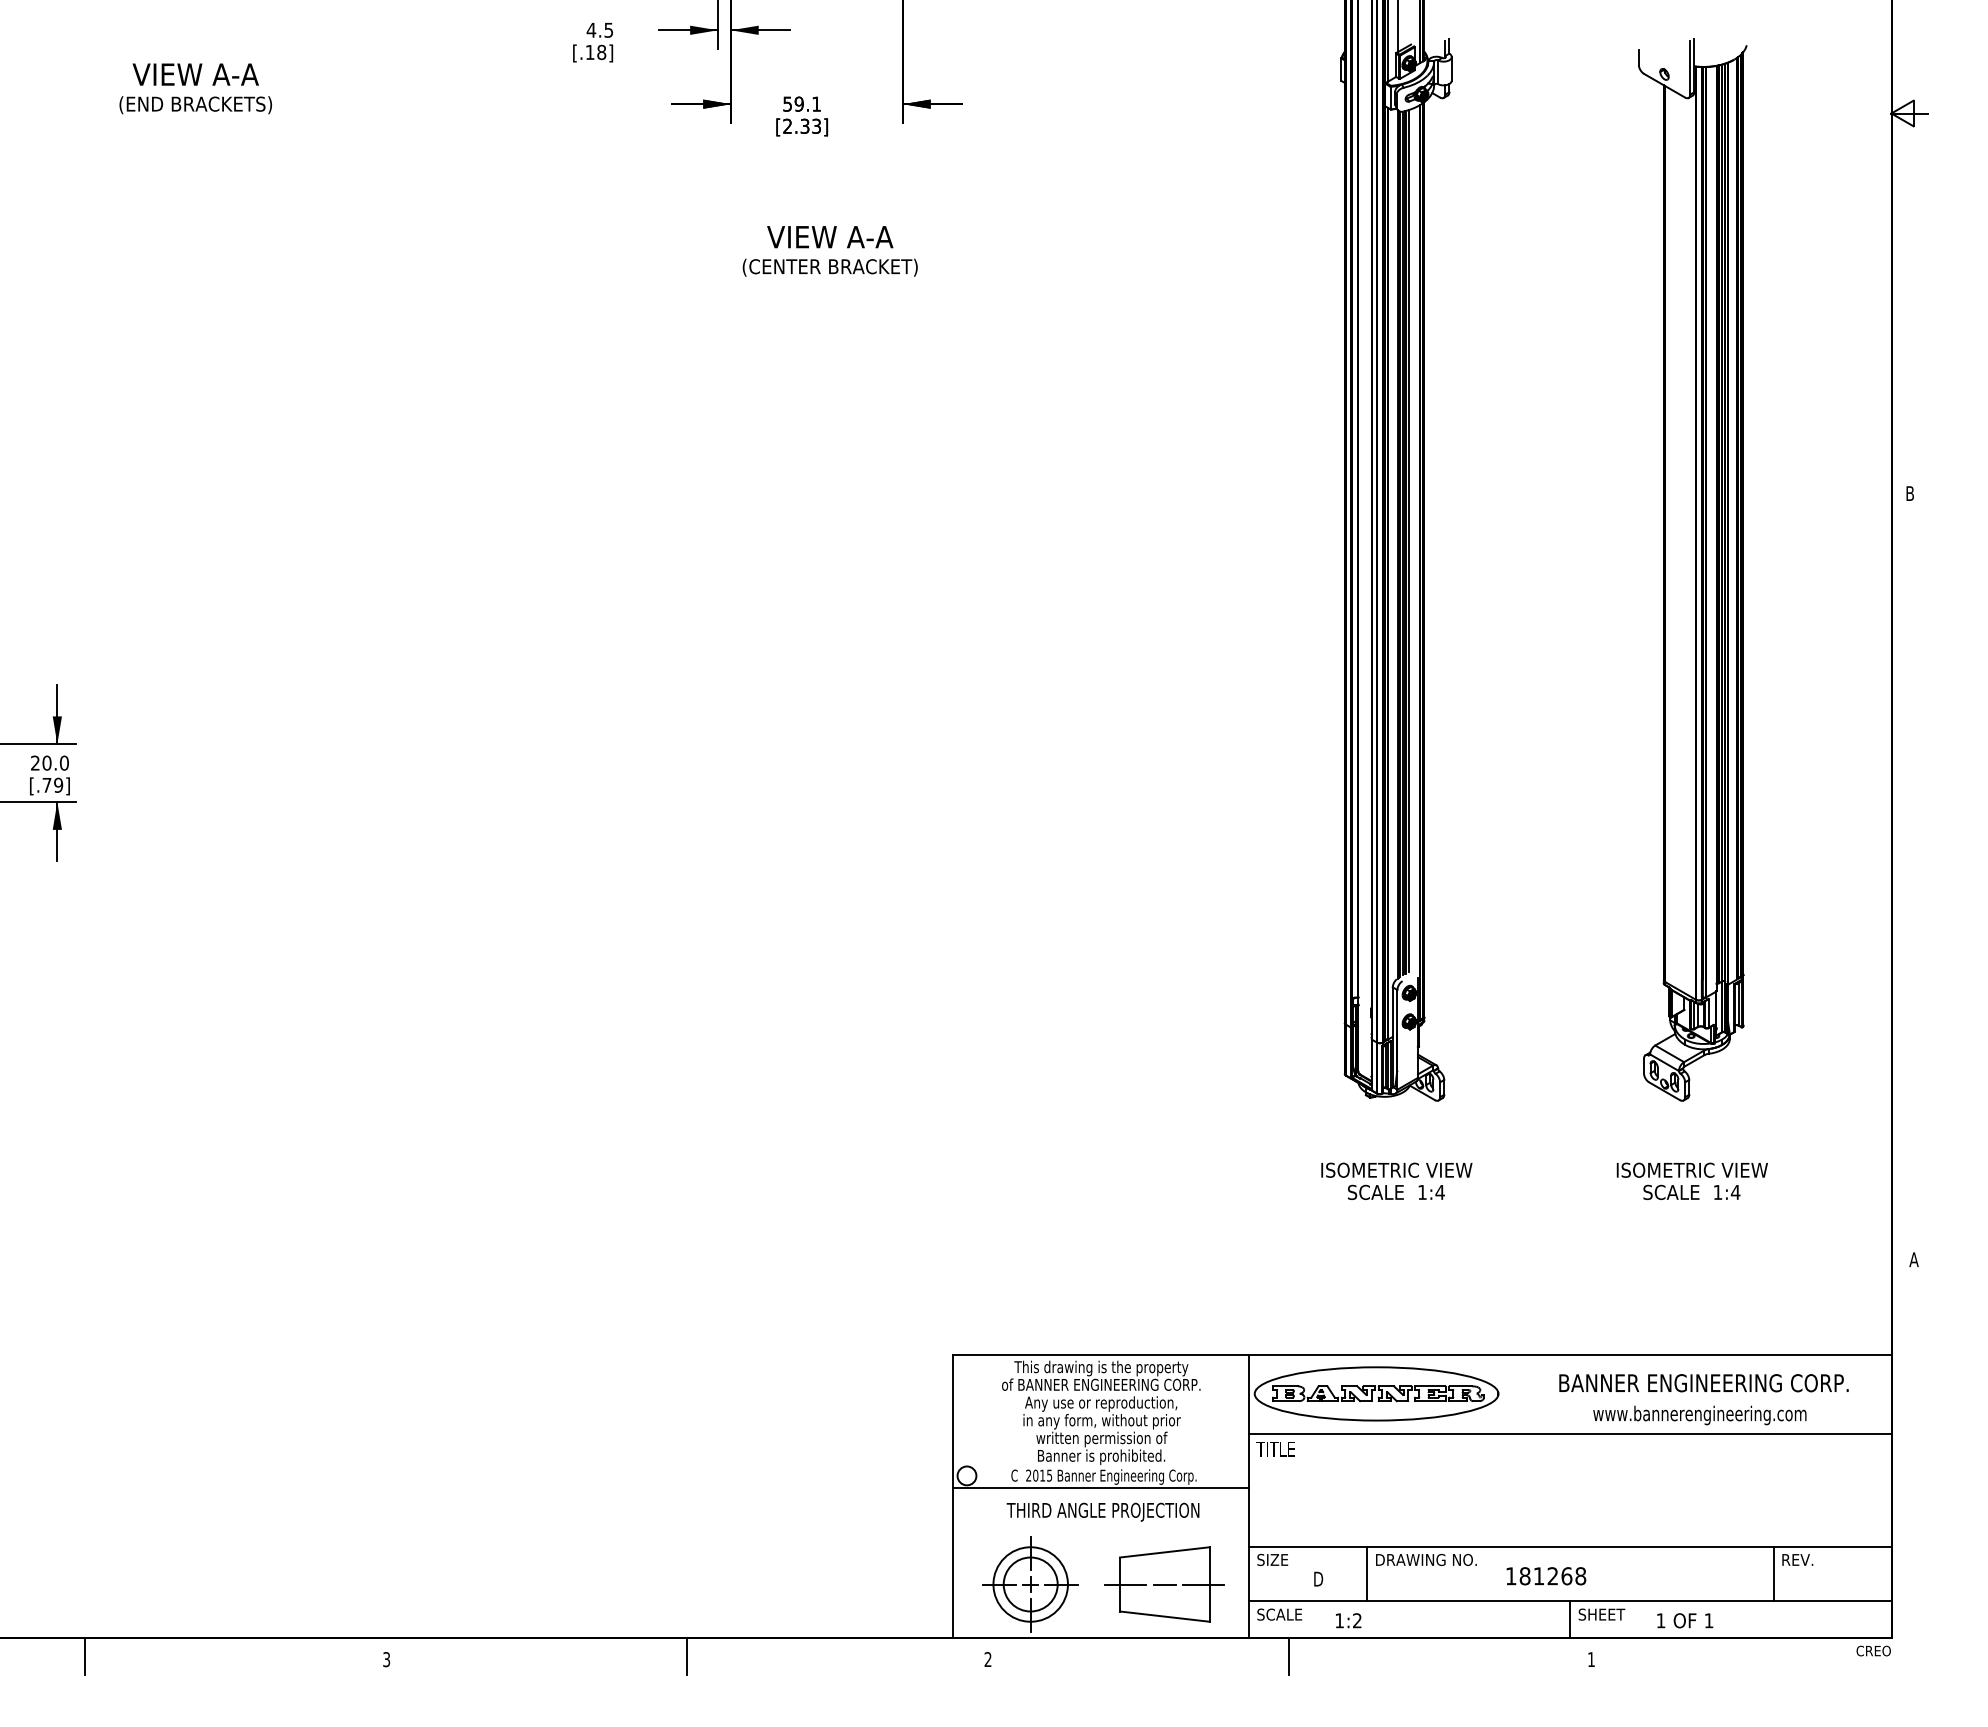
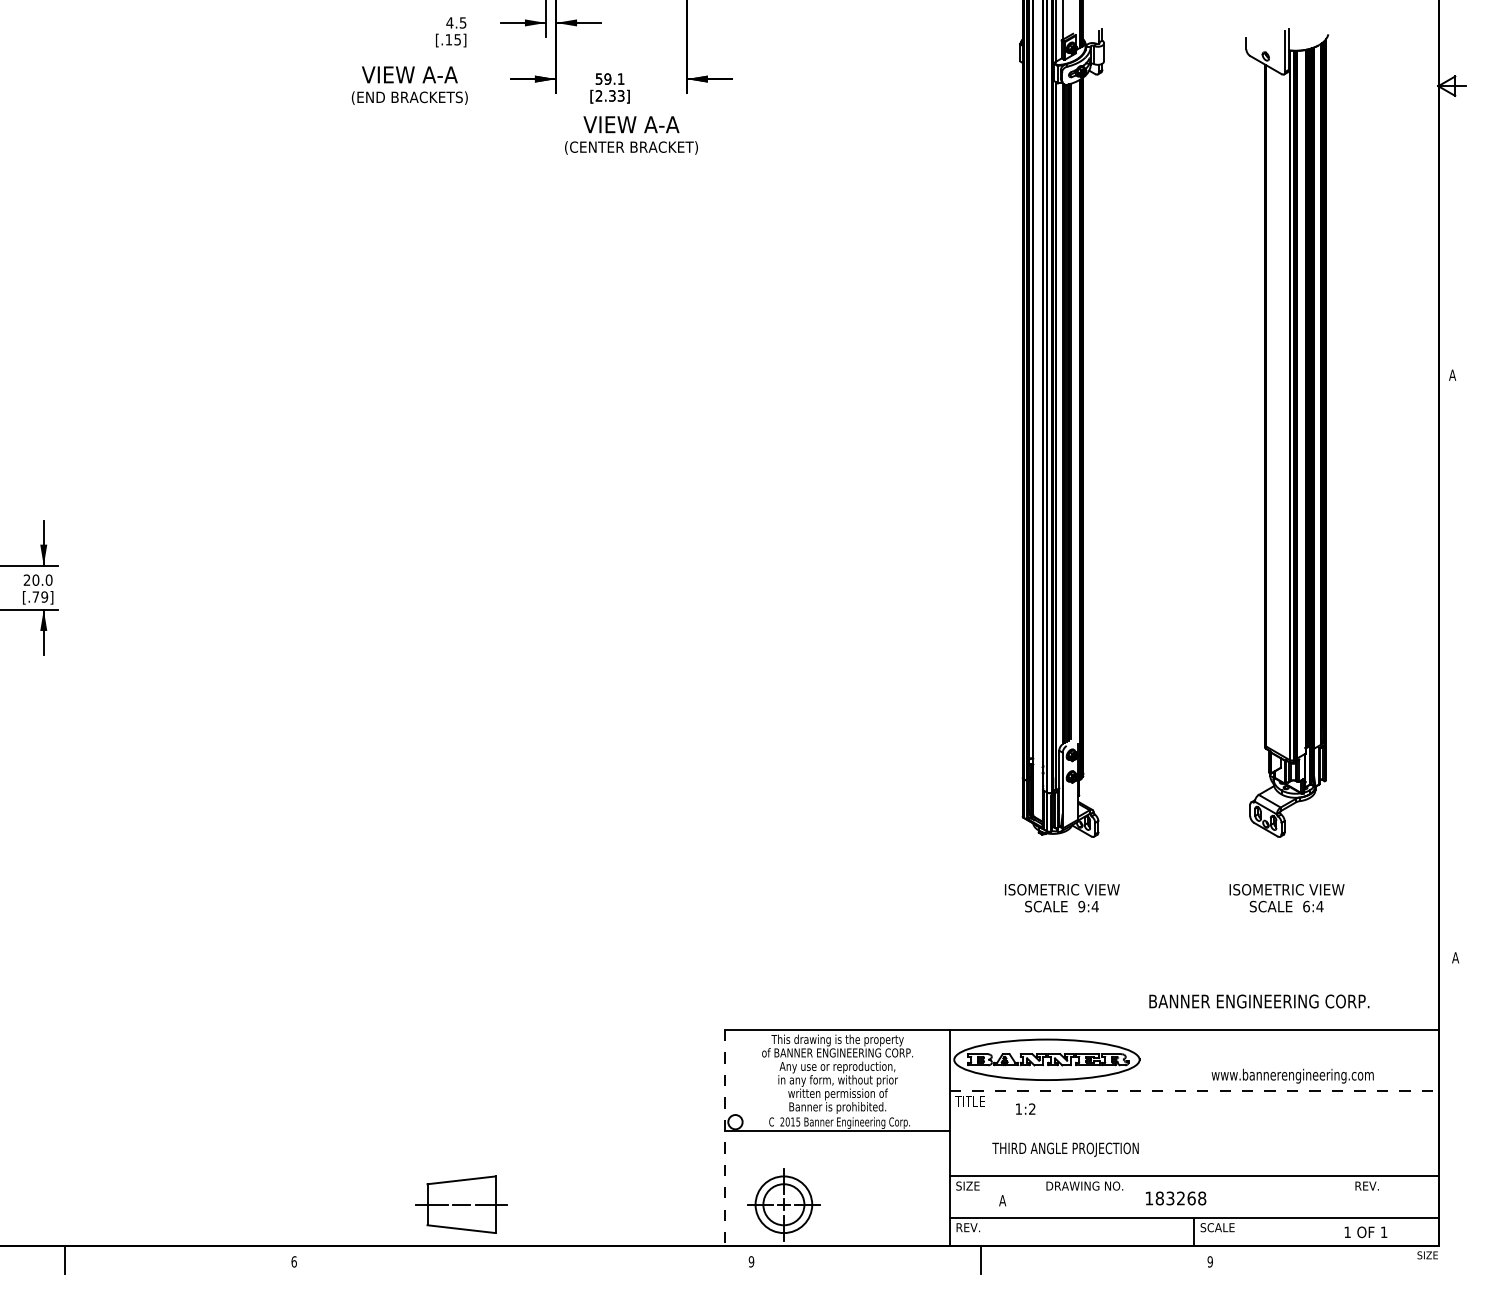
text: (601, 51) -> (457, 39), [.18] -> [.15]
text: (195, 88) -> (409, 85), moved
text: (829, 251) -> (630, 135), moved
text: (1909, 493) -> (1452, 375), B -> A
text: (1421, 1192) -> (1081, 906), 1:4 -> 9:4
text: (1717, 1192) -> (1306, 906), 1:4 -> 6:4
text: (1703, 1383) -> (1259, 1001), moved
line: (1570, 1434) -> (1194, 1090), solid -> dashed
line: (953, 1496) -> (725, 1137), solid -> dashed
text: (1102, 1511) -> (1065, 1149), moved
line: (1367, 1573) -> (1040, 1196), removed
line: (1773, 1573) -> (1348, 1196), removed
text: (1538, 1576) -> (1170, 1198), 181268 -> 183268
text: (1318, 1578) -> (1002, 1200), D -> A
part: (1164, 1584) -> (461, 1204), moved
text: (1279, 1614) -> (973, 1227), SCALE -> REV.
text: (1606, 1614) -> (1221, 1227), SHEET -> SCALE
text: (1348, 1620) -> (1025, 1108), moved
text: (1685, 1620) -> (1366, 1232), moved
text: (1873, 1650) -> (1424, 1254), CREO -> SIZE
line: (686, 1656) -> (522, 1259), removed
text: (386, 1659) -> (294, 1261), 3 -> 6
text: (987, 1659) -> (751, 1261), 2 -> 9
text: (1590, 1659) -> (1209, 1261), 1 -> 9

